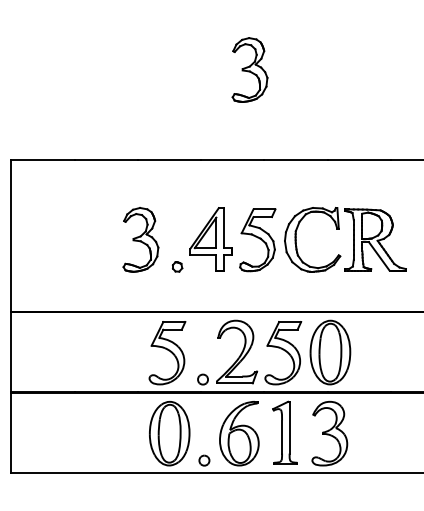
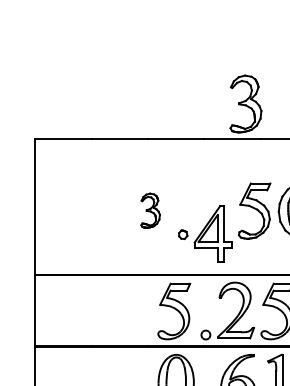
part: (249, 69) -> (245, 103), moved
part: (140, 239) -> (150, 210), size x0.6
part: (210, 239) -> (212, 234), moved

